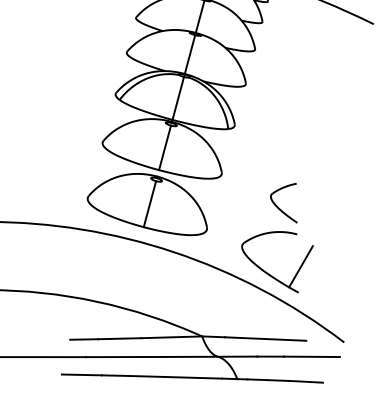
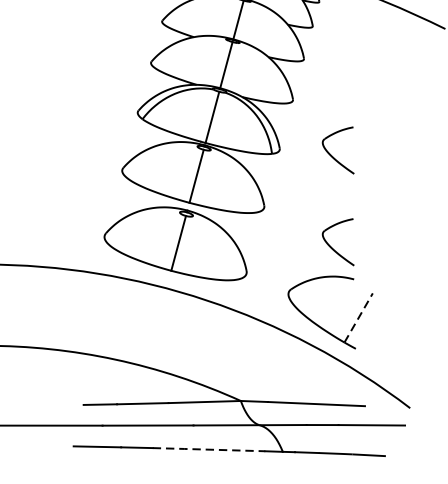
part: (283, 126) -> (337, 150), added
line: (301, 266) -> (359, 317), solid -> dashed
line: (174, 377) -> (207, 449), solid -> dashed

